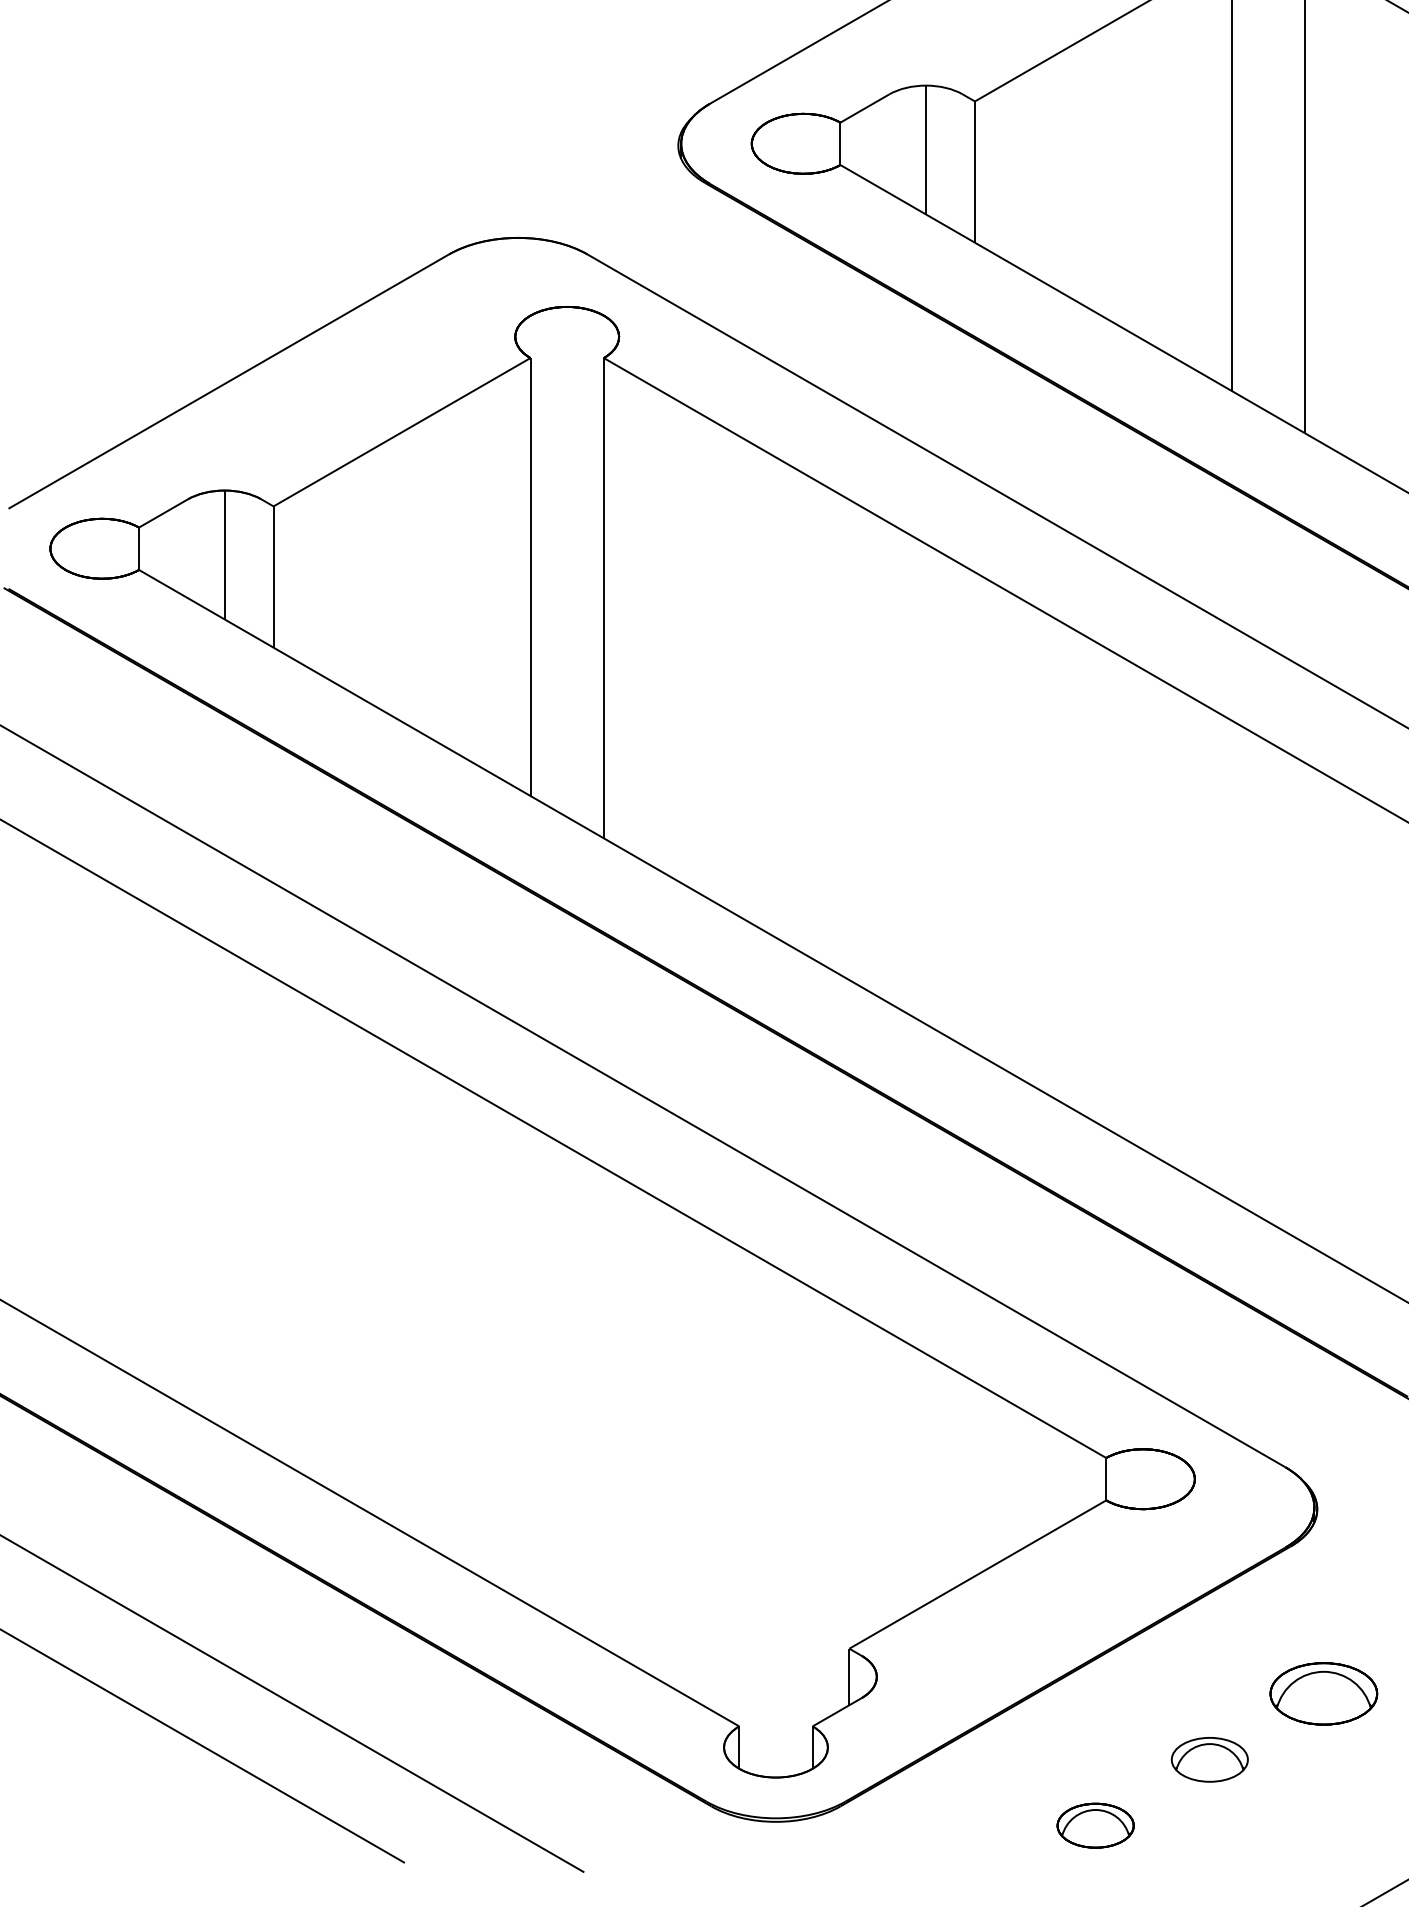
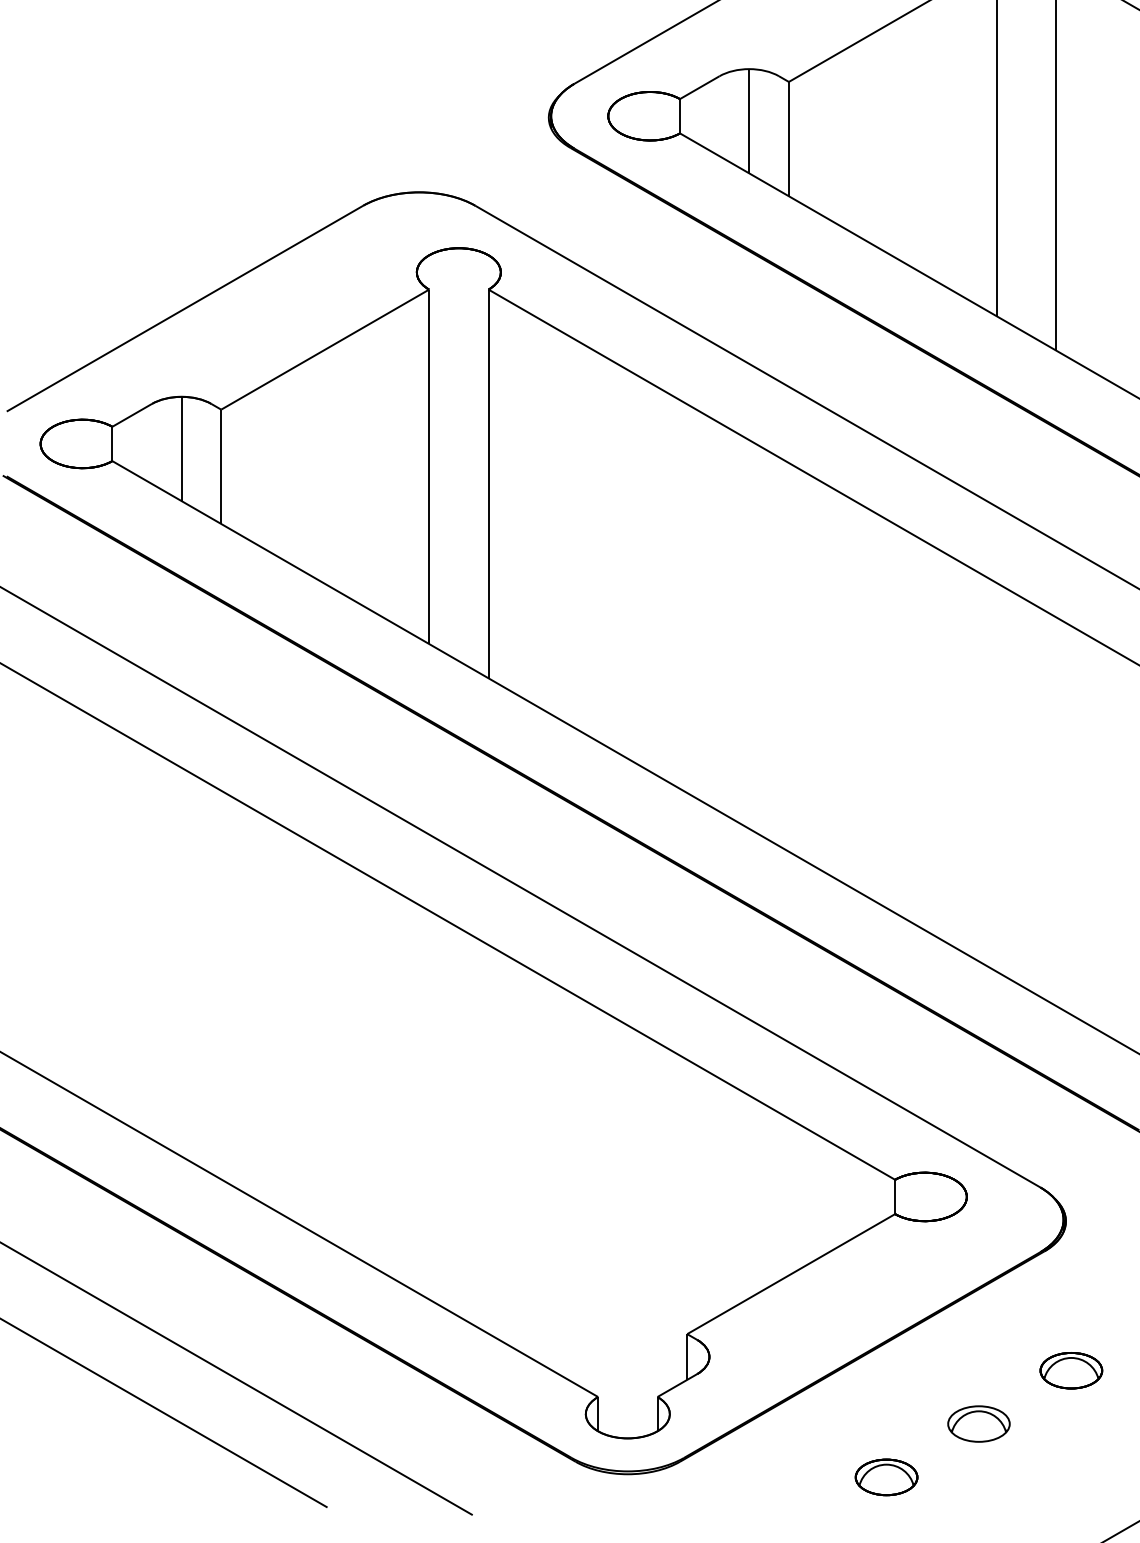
part: (1324, 1693) -> (1071, 1370), size x0.71

